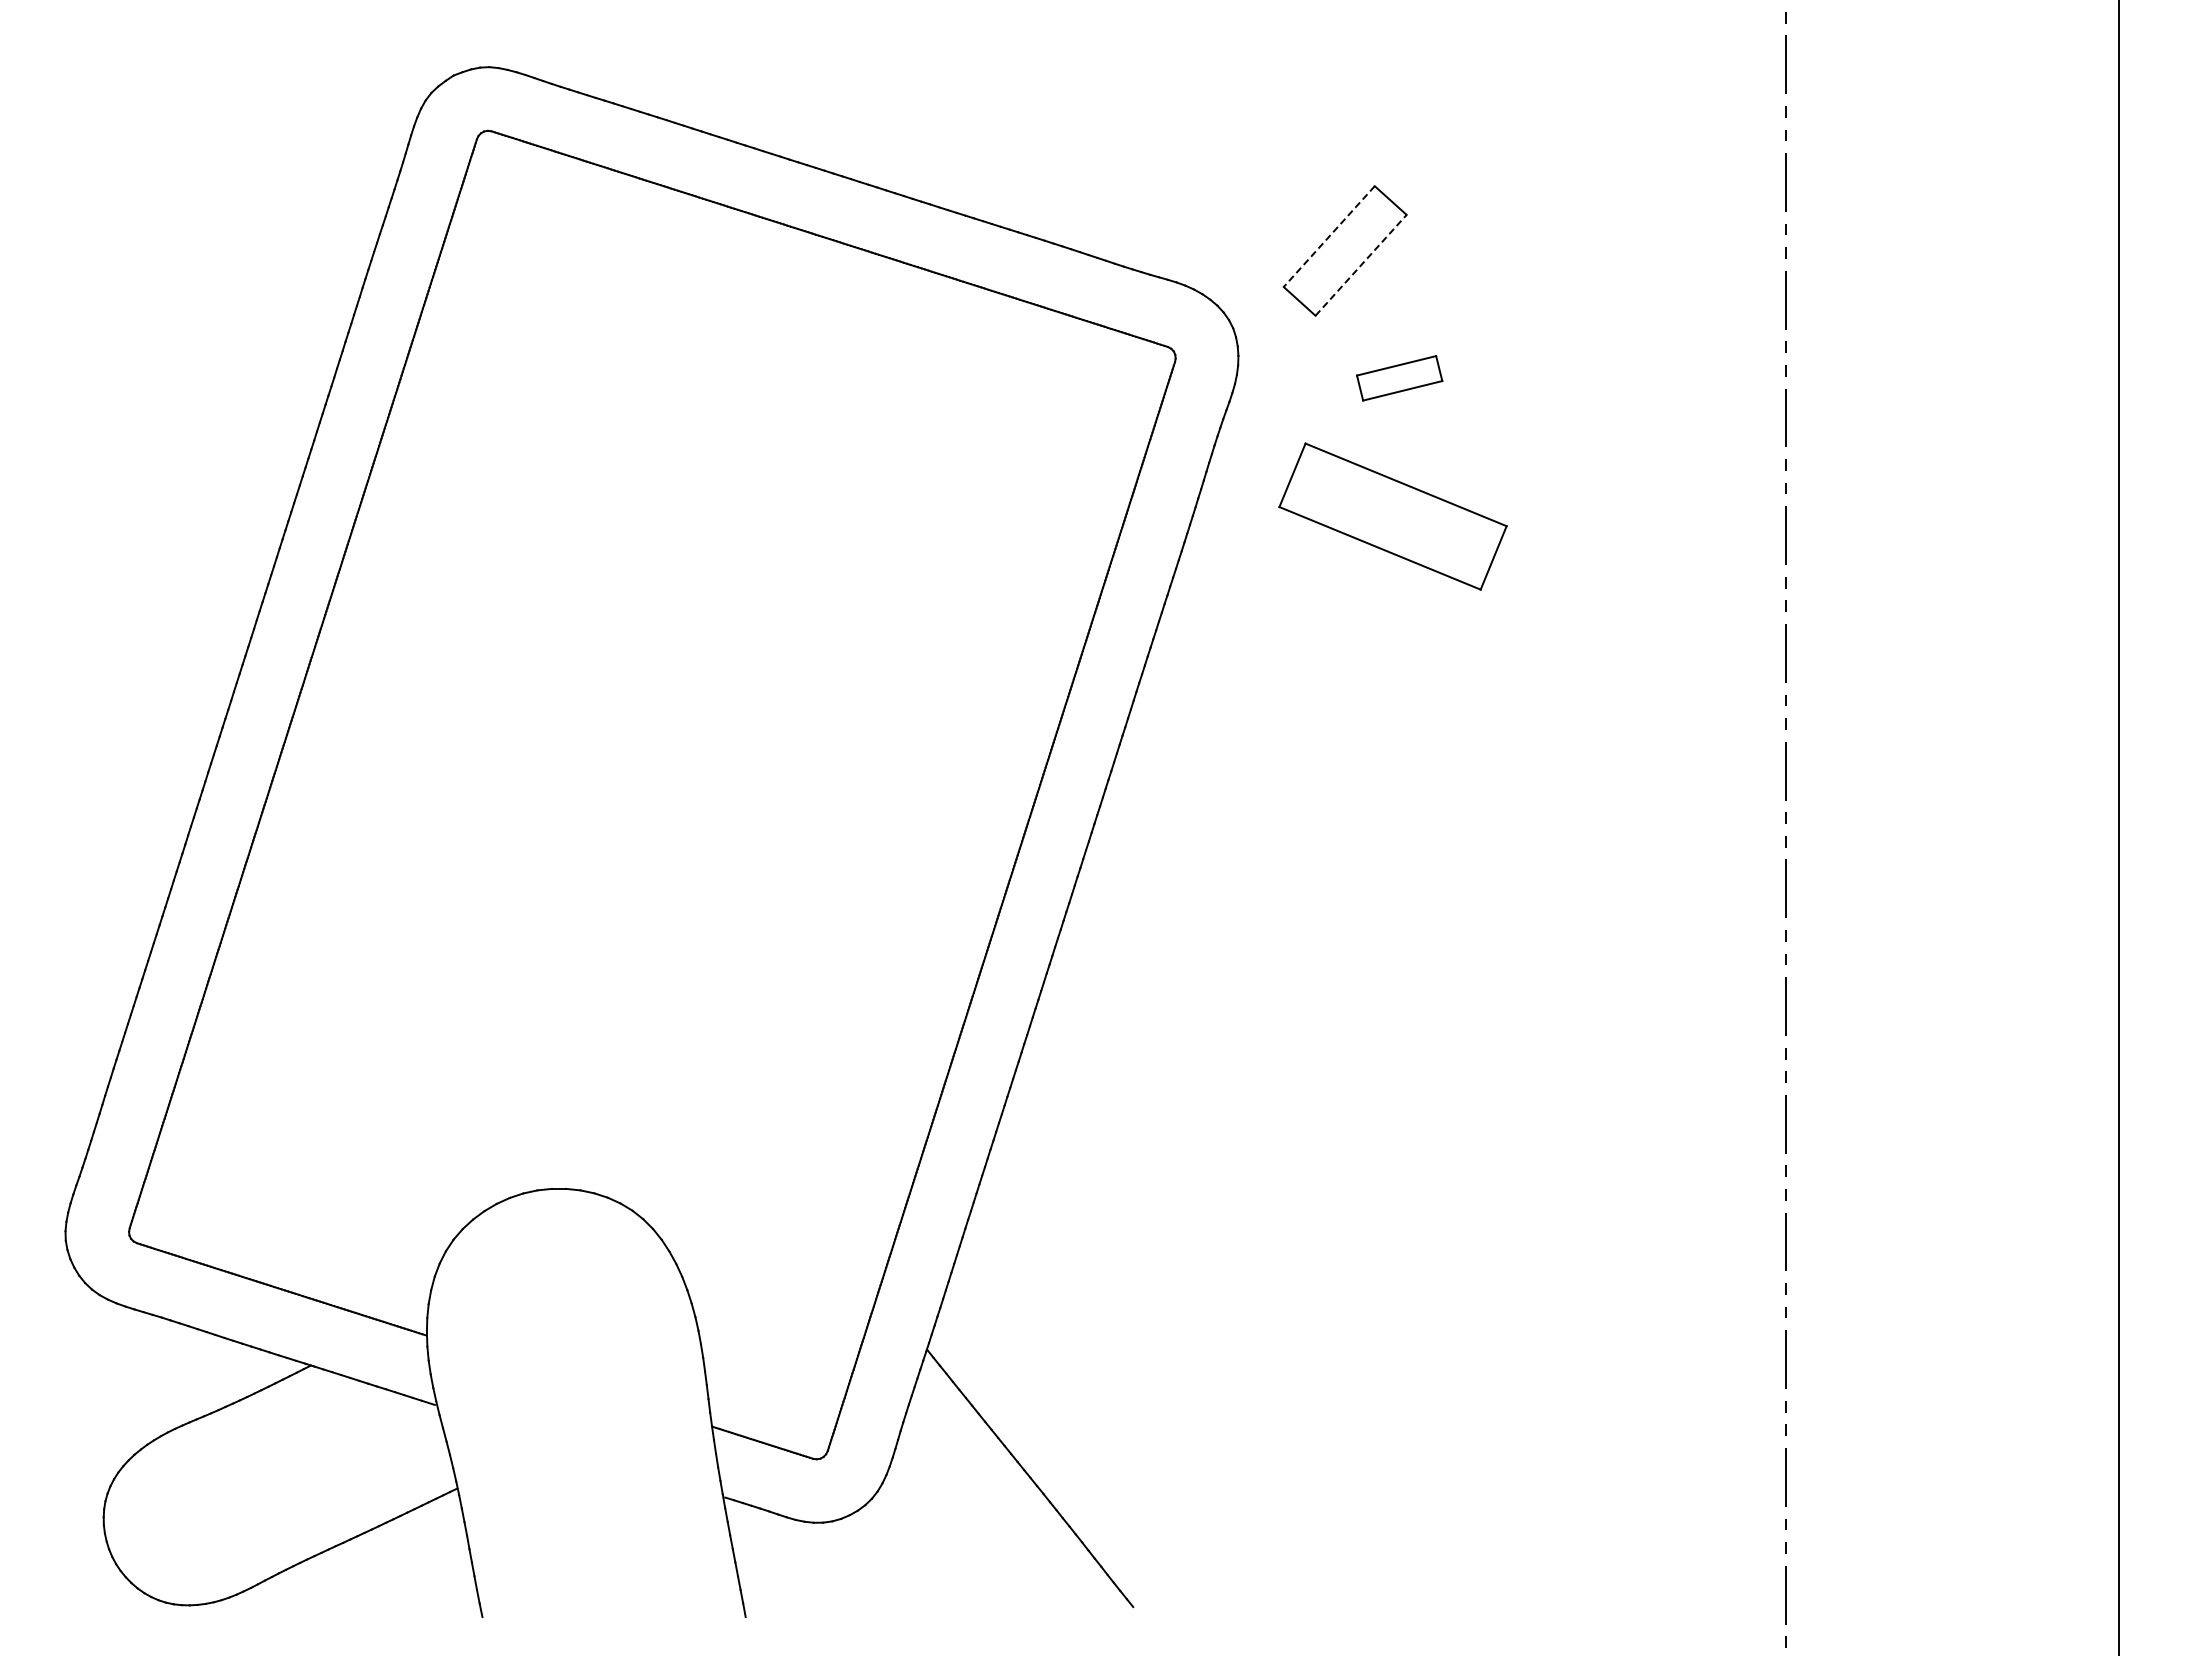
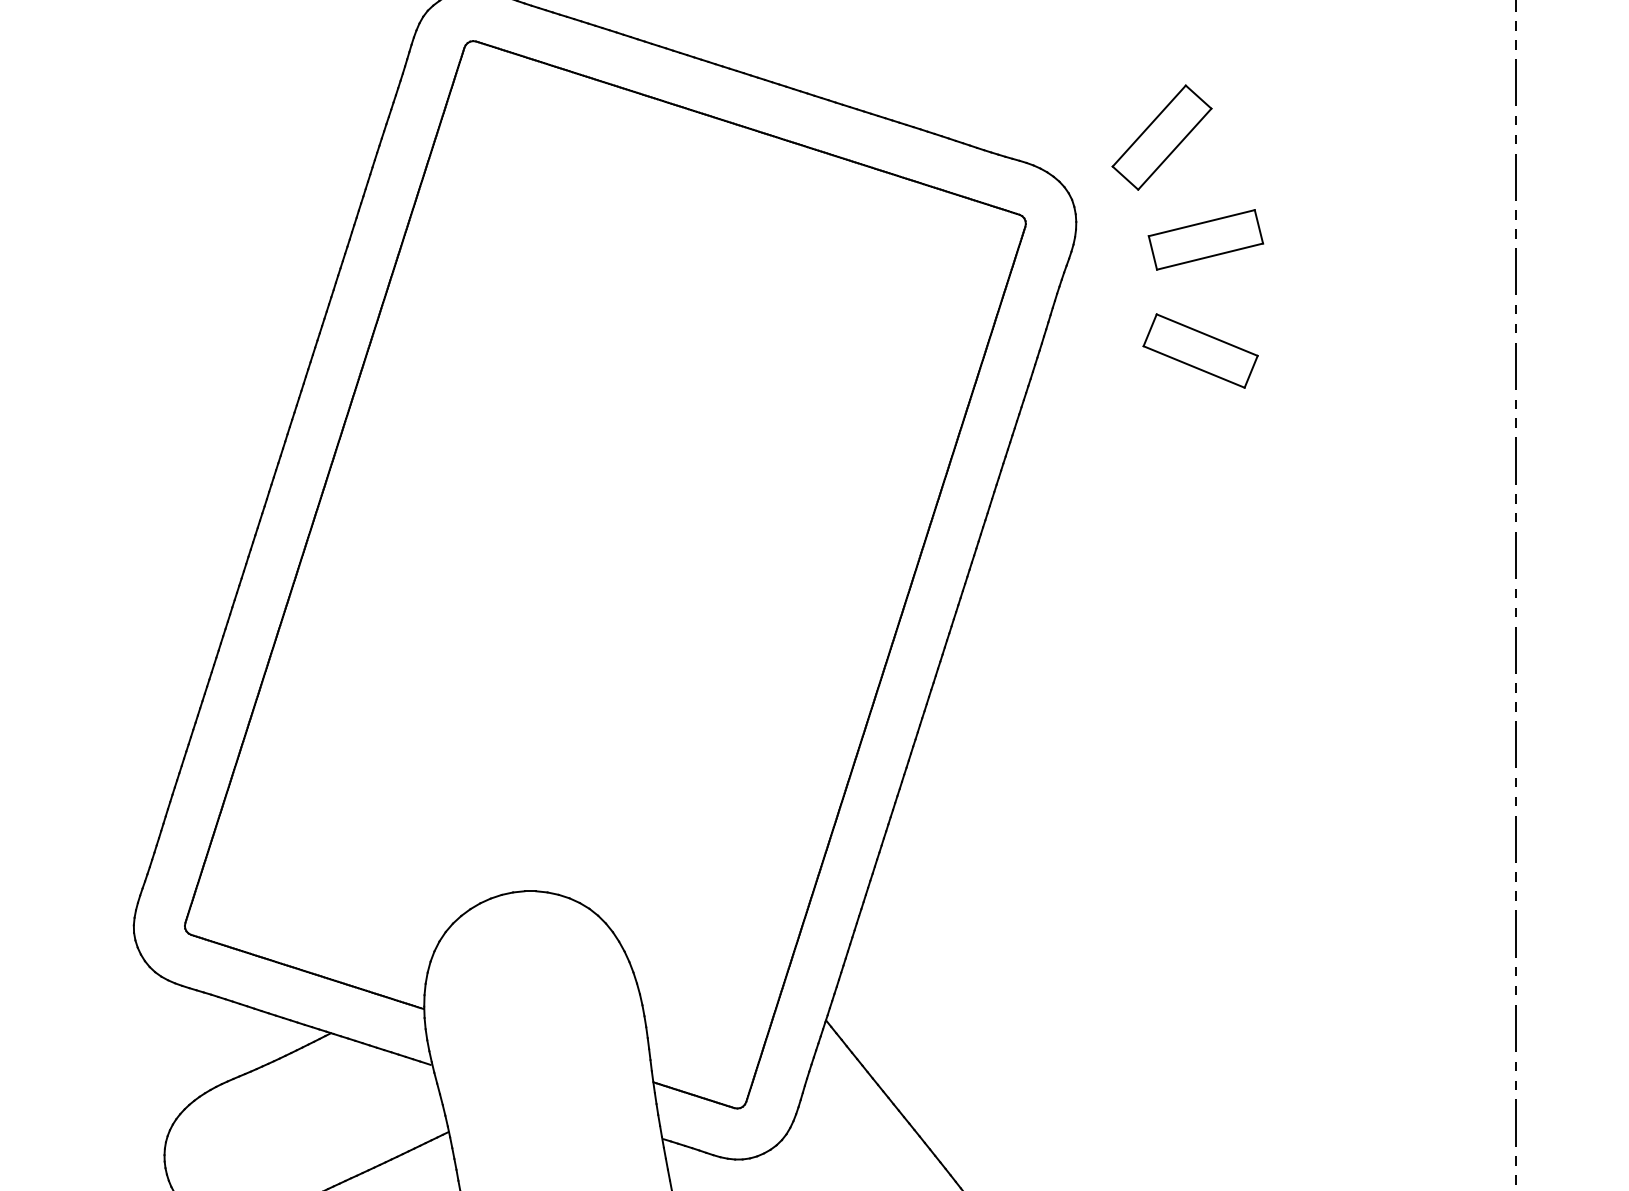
line: (1329, 236) -> (1149, 126), dashed -> solid
line: (1361, 265) -> (1175, 149), dashed -> solid
part: (1399, 378) -> (1205, 240), size x1.67
part: (1393, 516) -> (1200, 351), size x0.62

